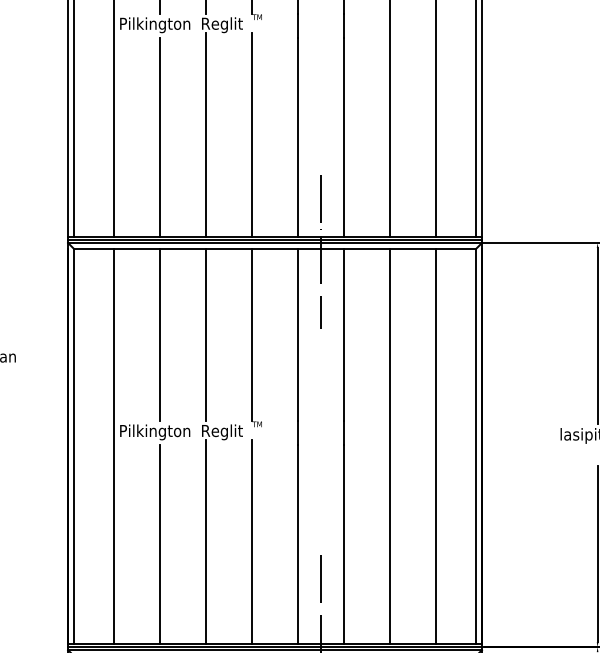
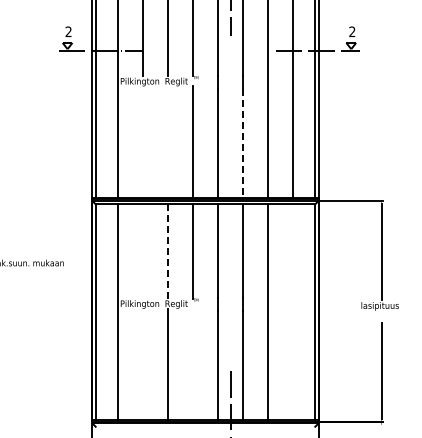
line: (205, 134) -> (167, 141), removed
line: (159, 135) -> (142, 142), removed
line: (344, 137) -> (243, 143), solid -> dashed
line: (320, 253) -> (230, 206), removed
line: (159, 335) -> (142, 251), removed
line: (205, 335) -> (167, 251), solid -> dashed
line: (436, 447) -> (293, 312), removed
line: (251, 542) -> (192, 364), removed
line: (159, 544) -> (142, 365), removed

